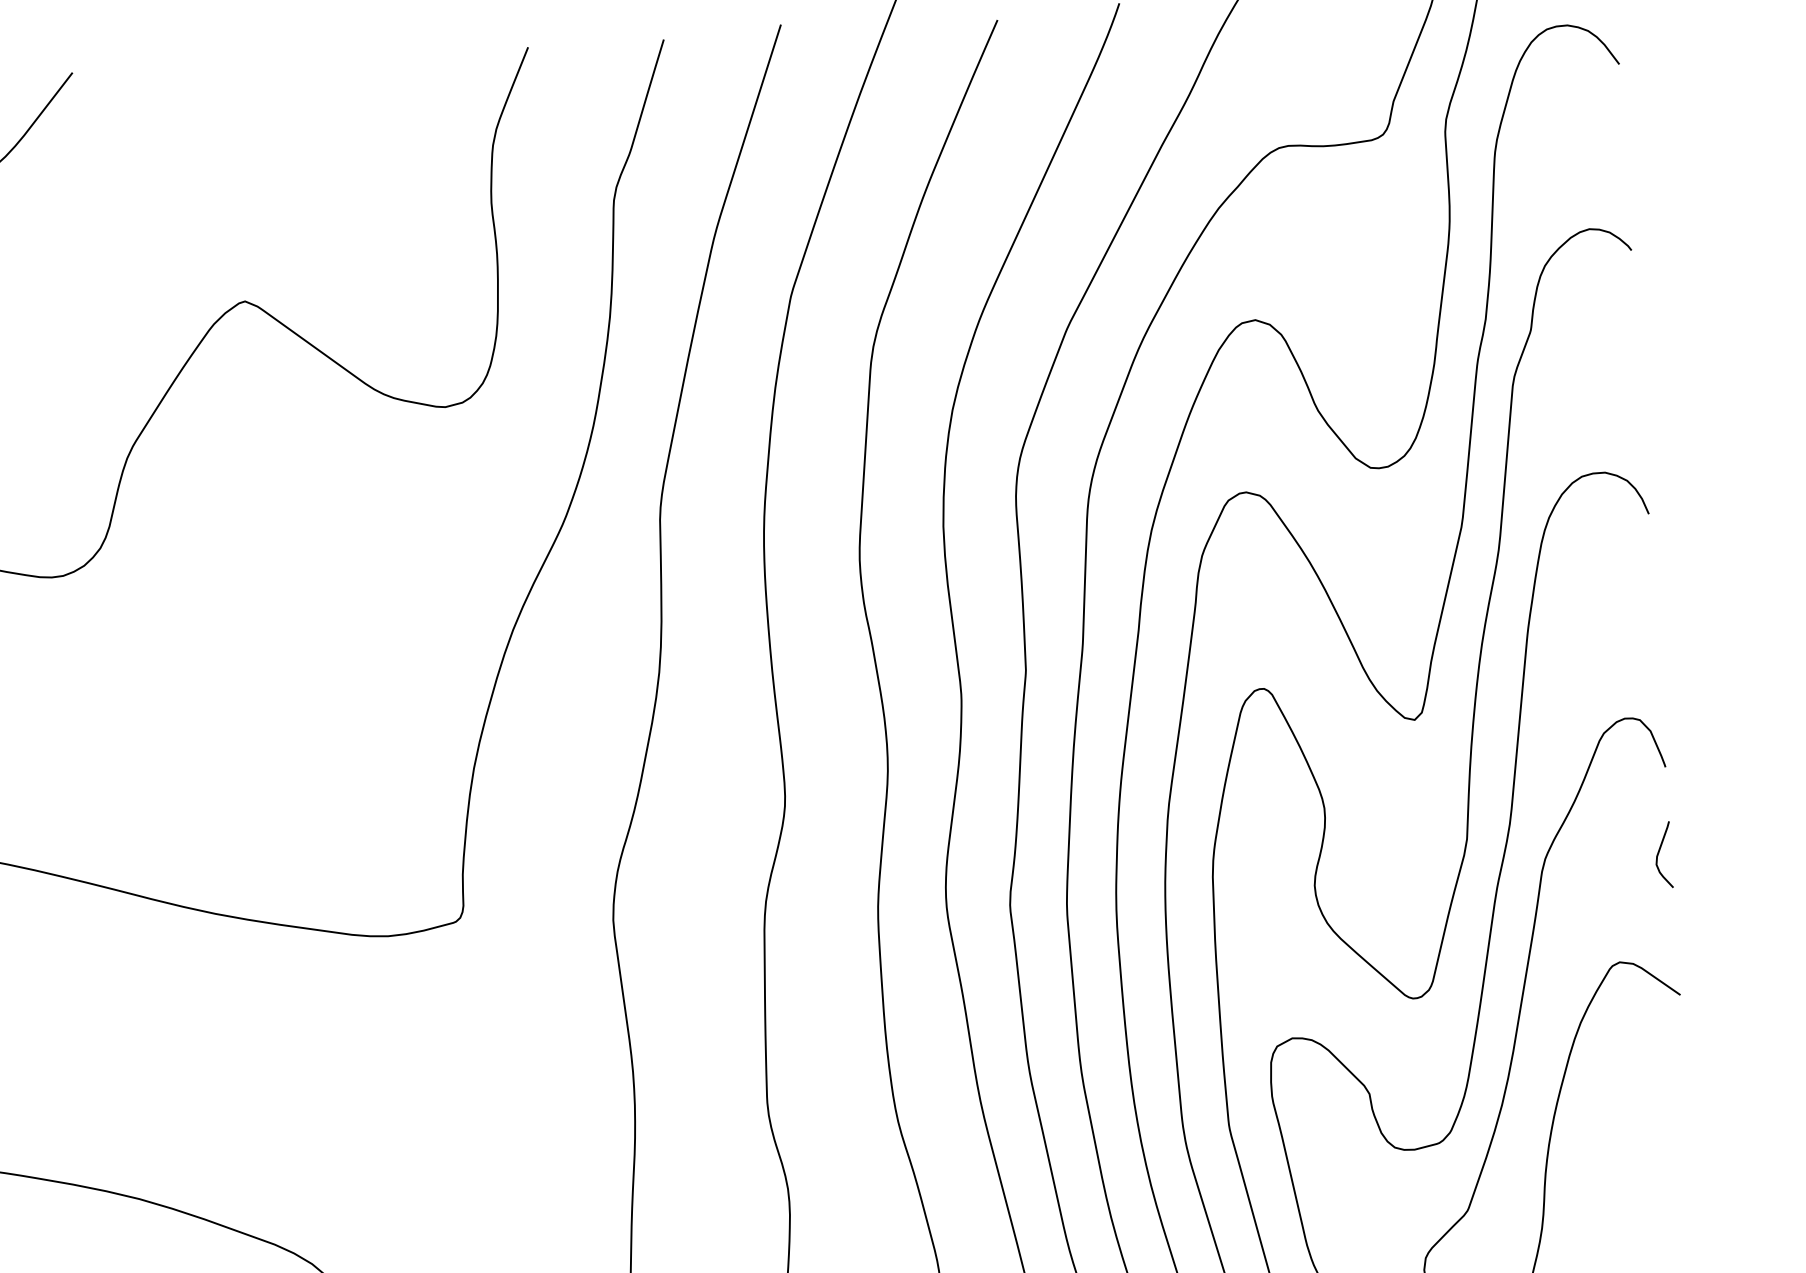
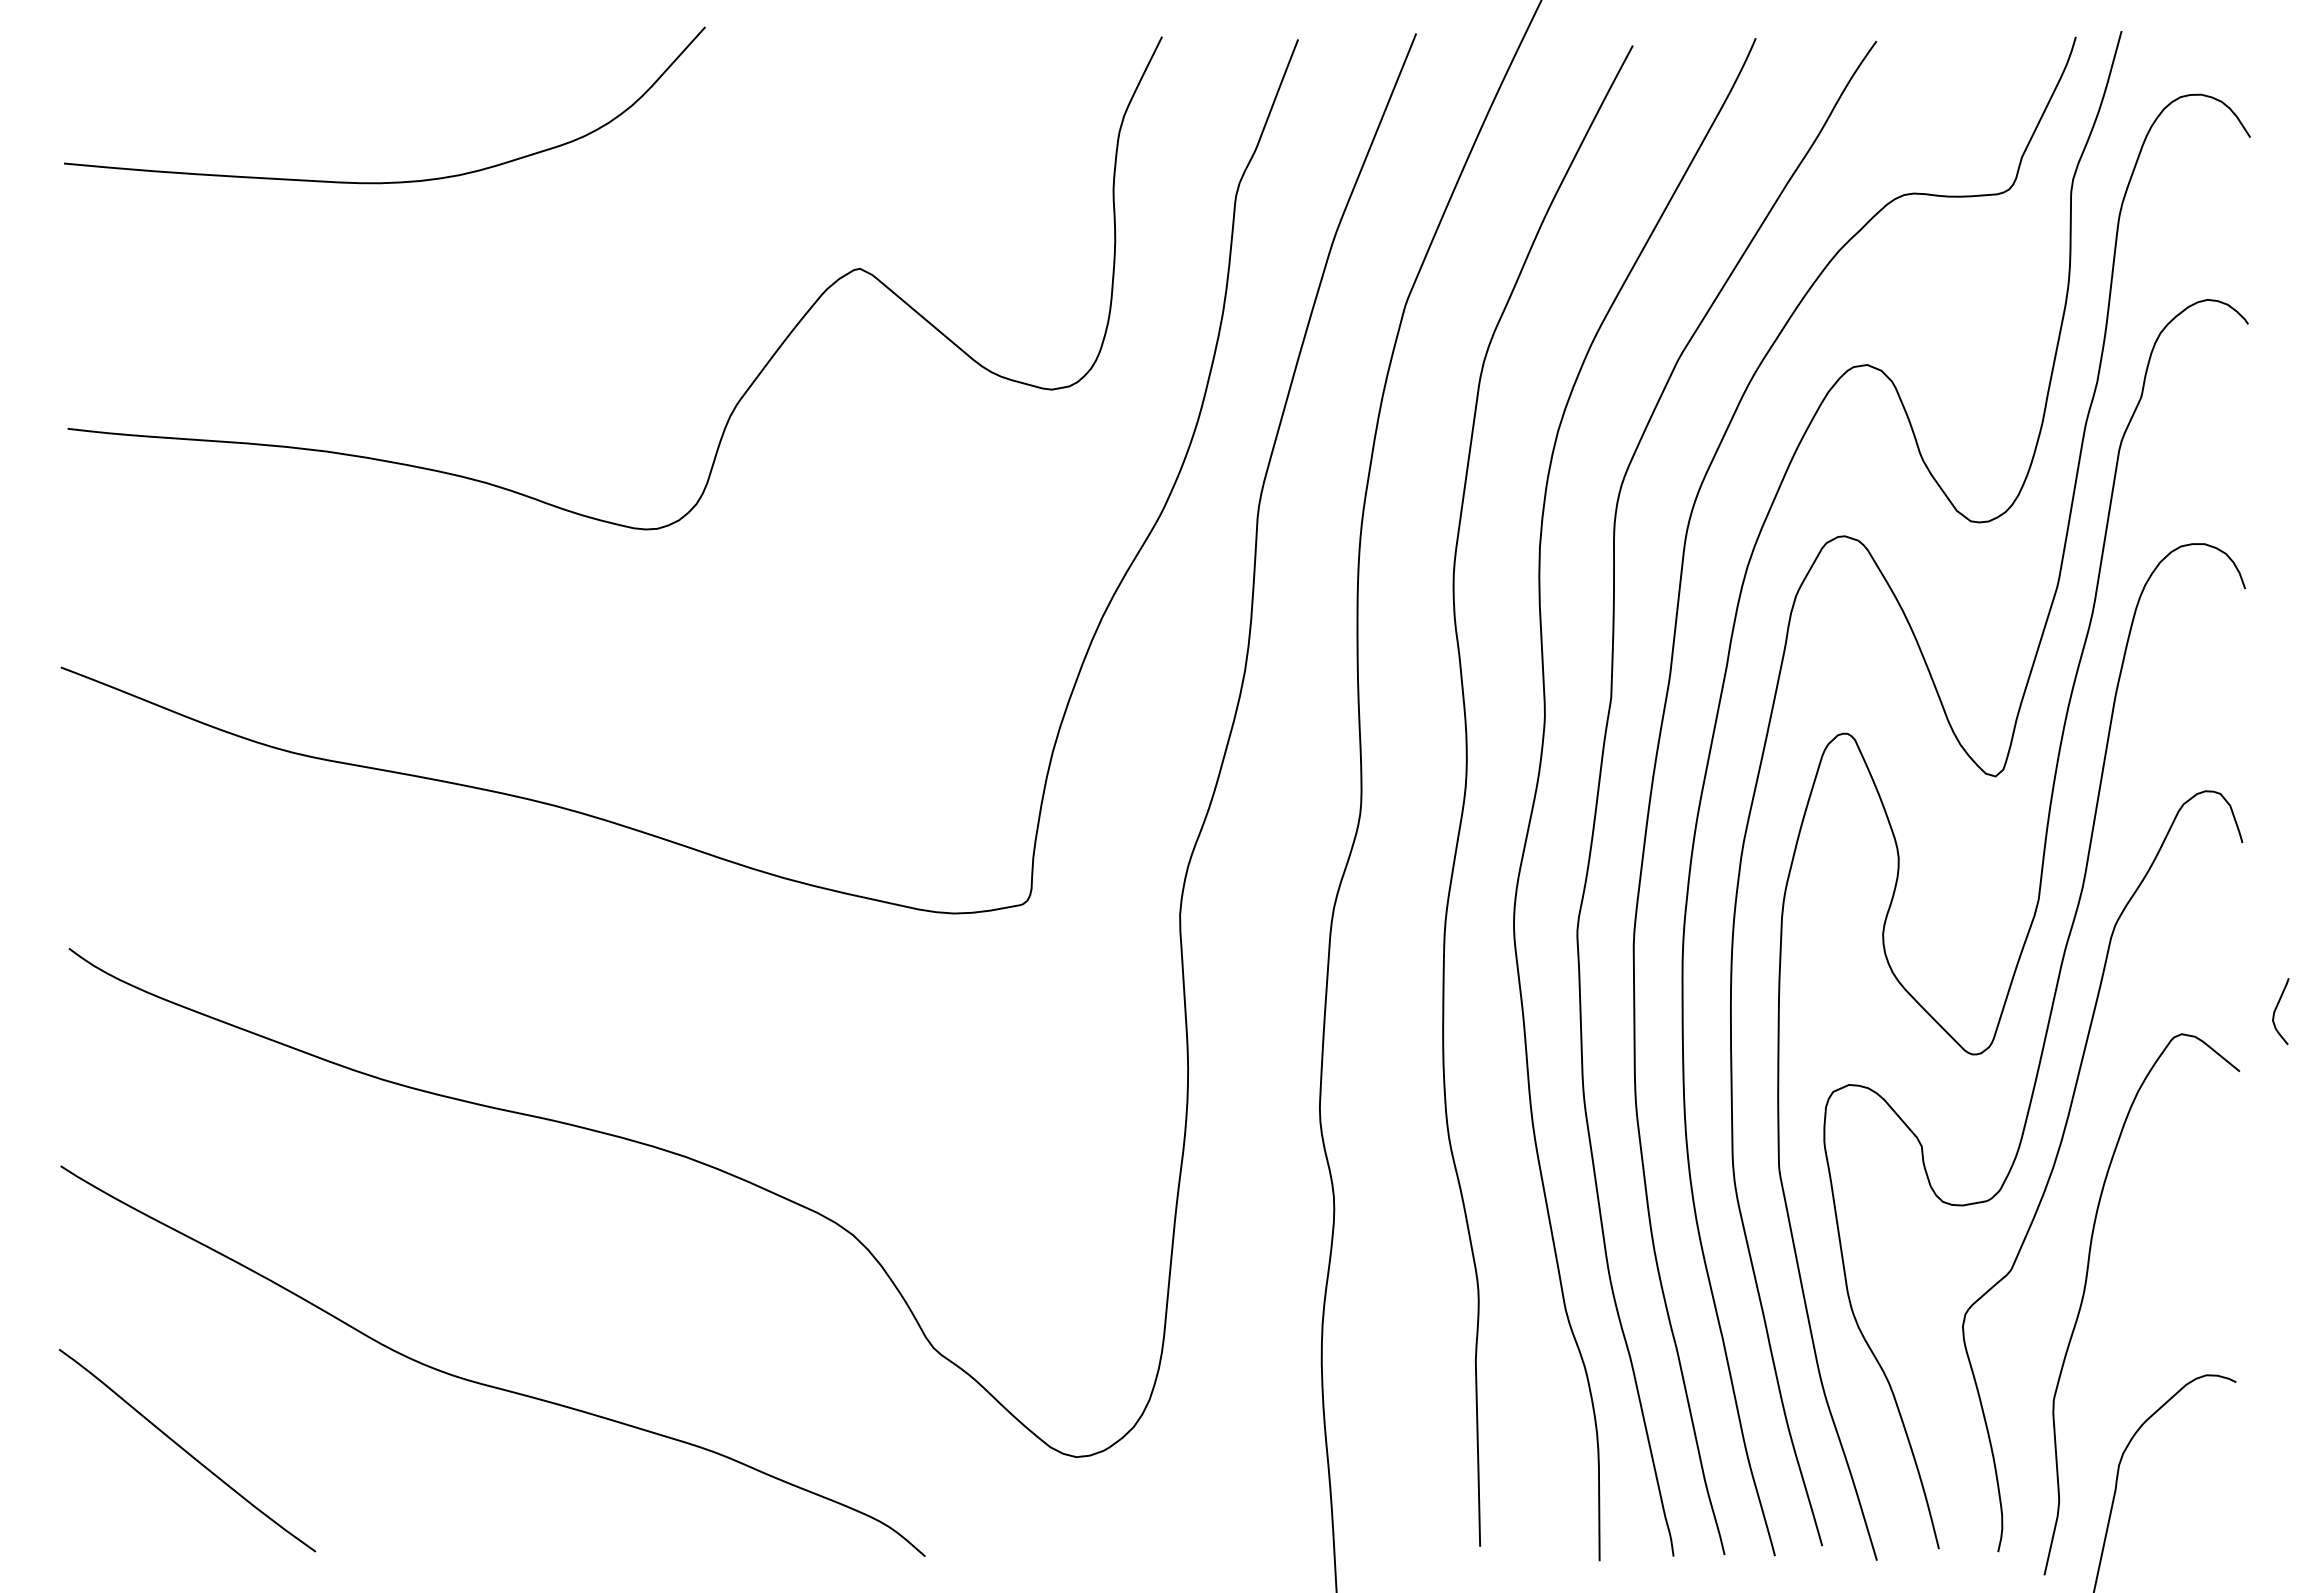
curve: (1659, 853) -> (2276, 1009), moved

